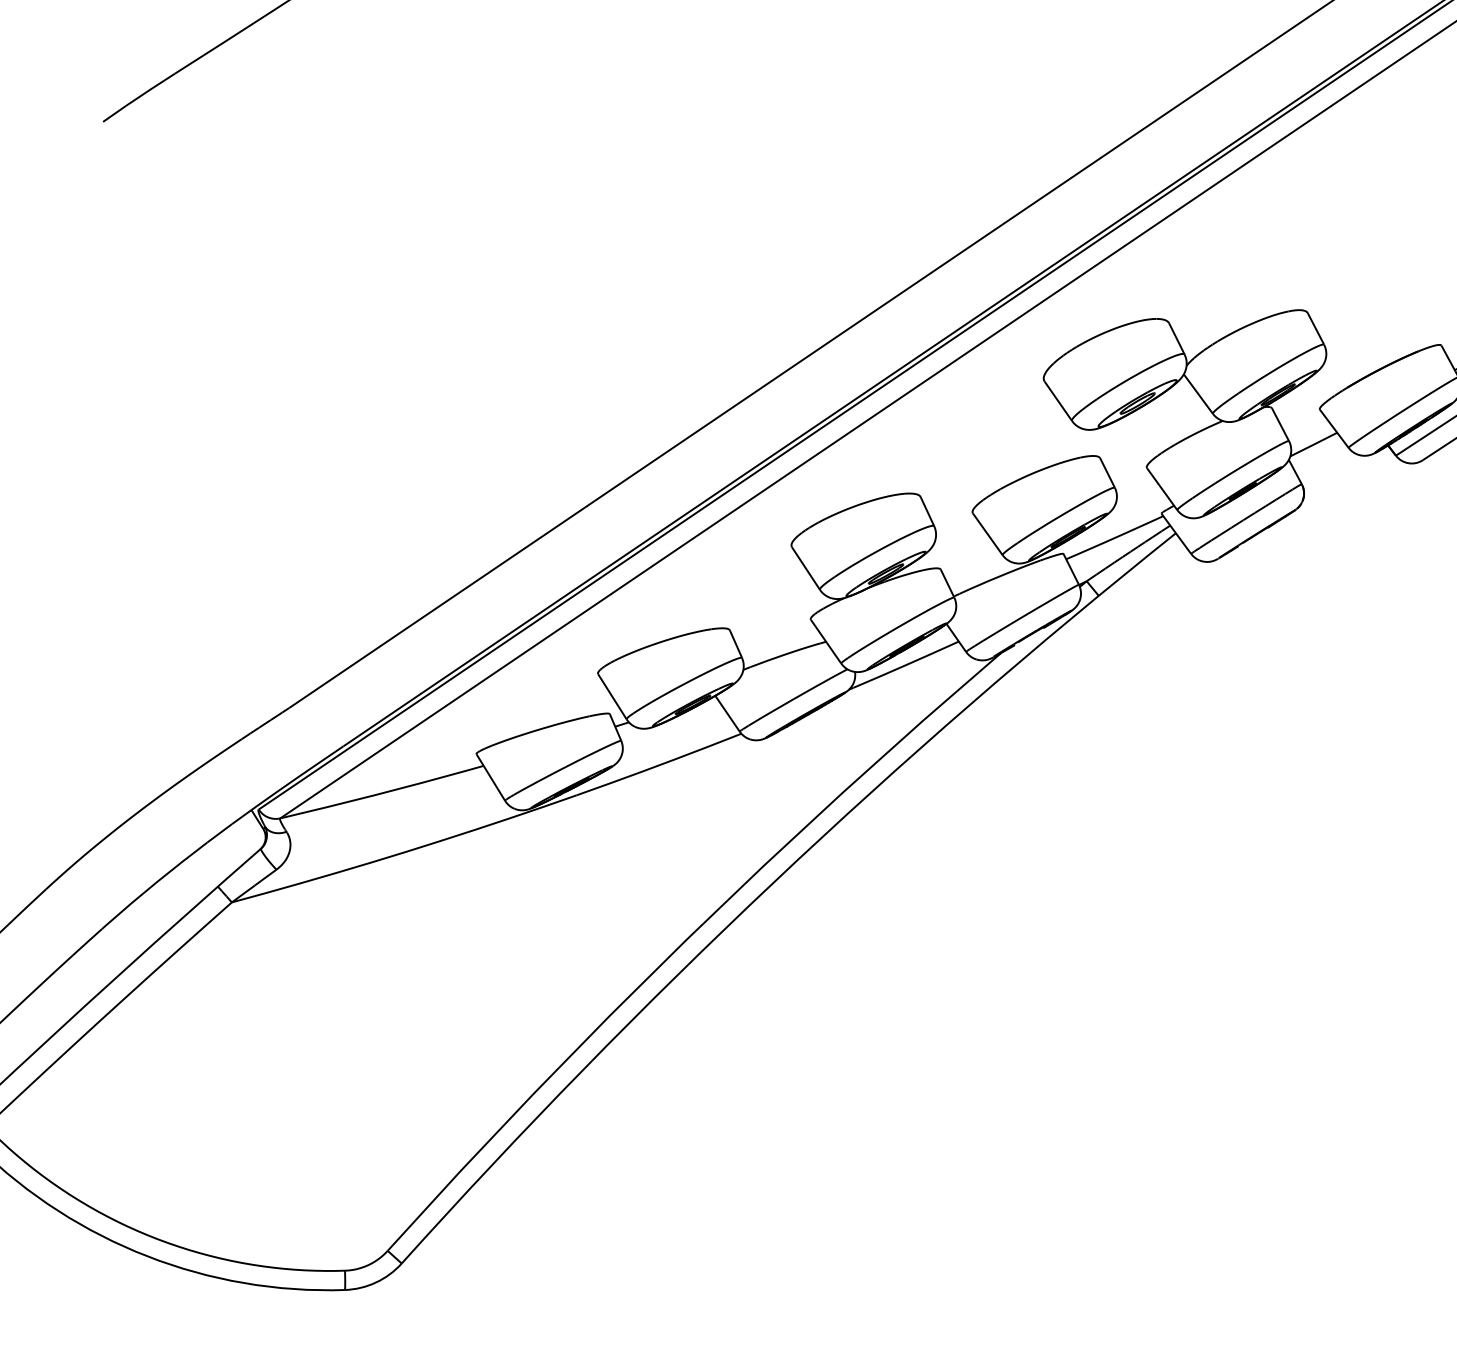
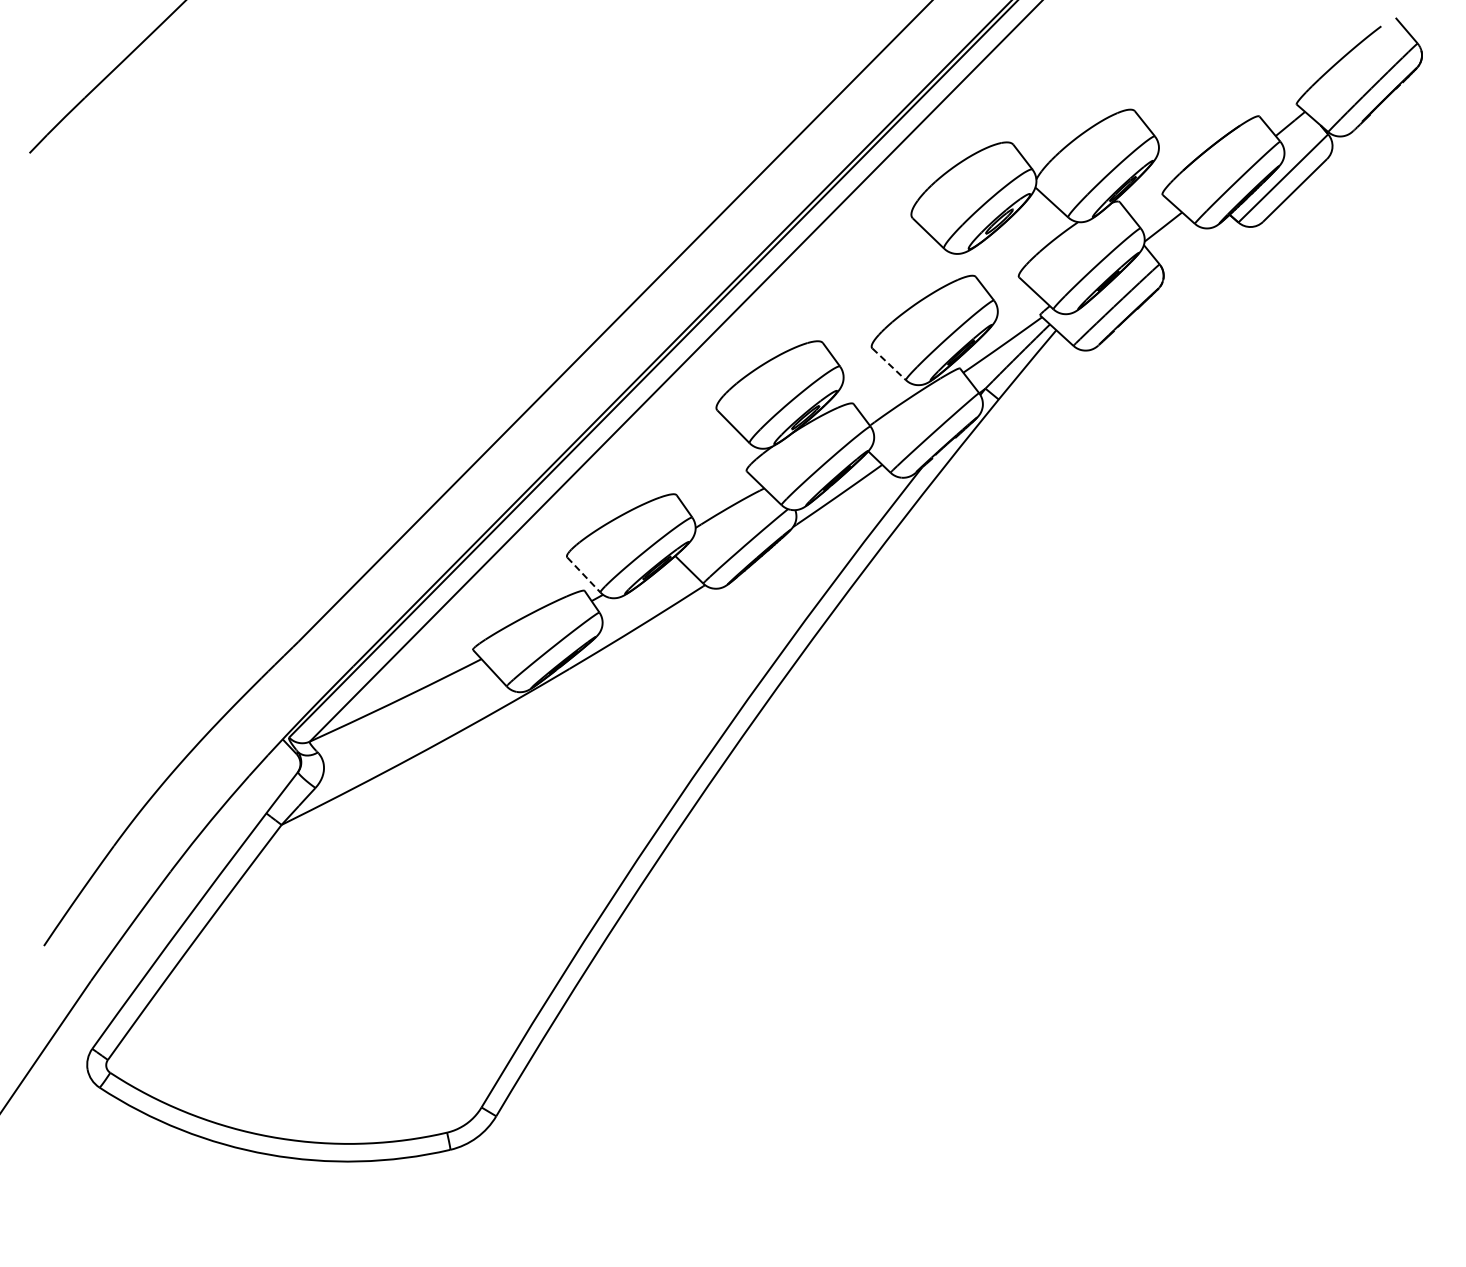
line: (988, 534) -> (889, 364), solid -> dashed
line: (612, 697) -> (584, 575), solid -> dashed

